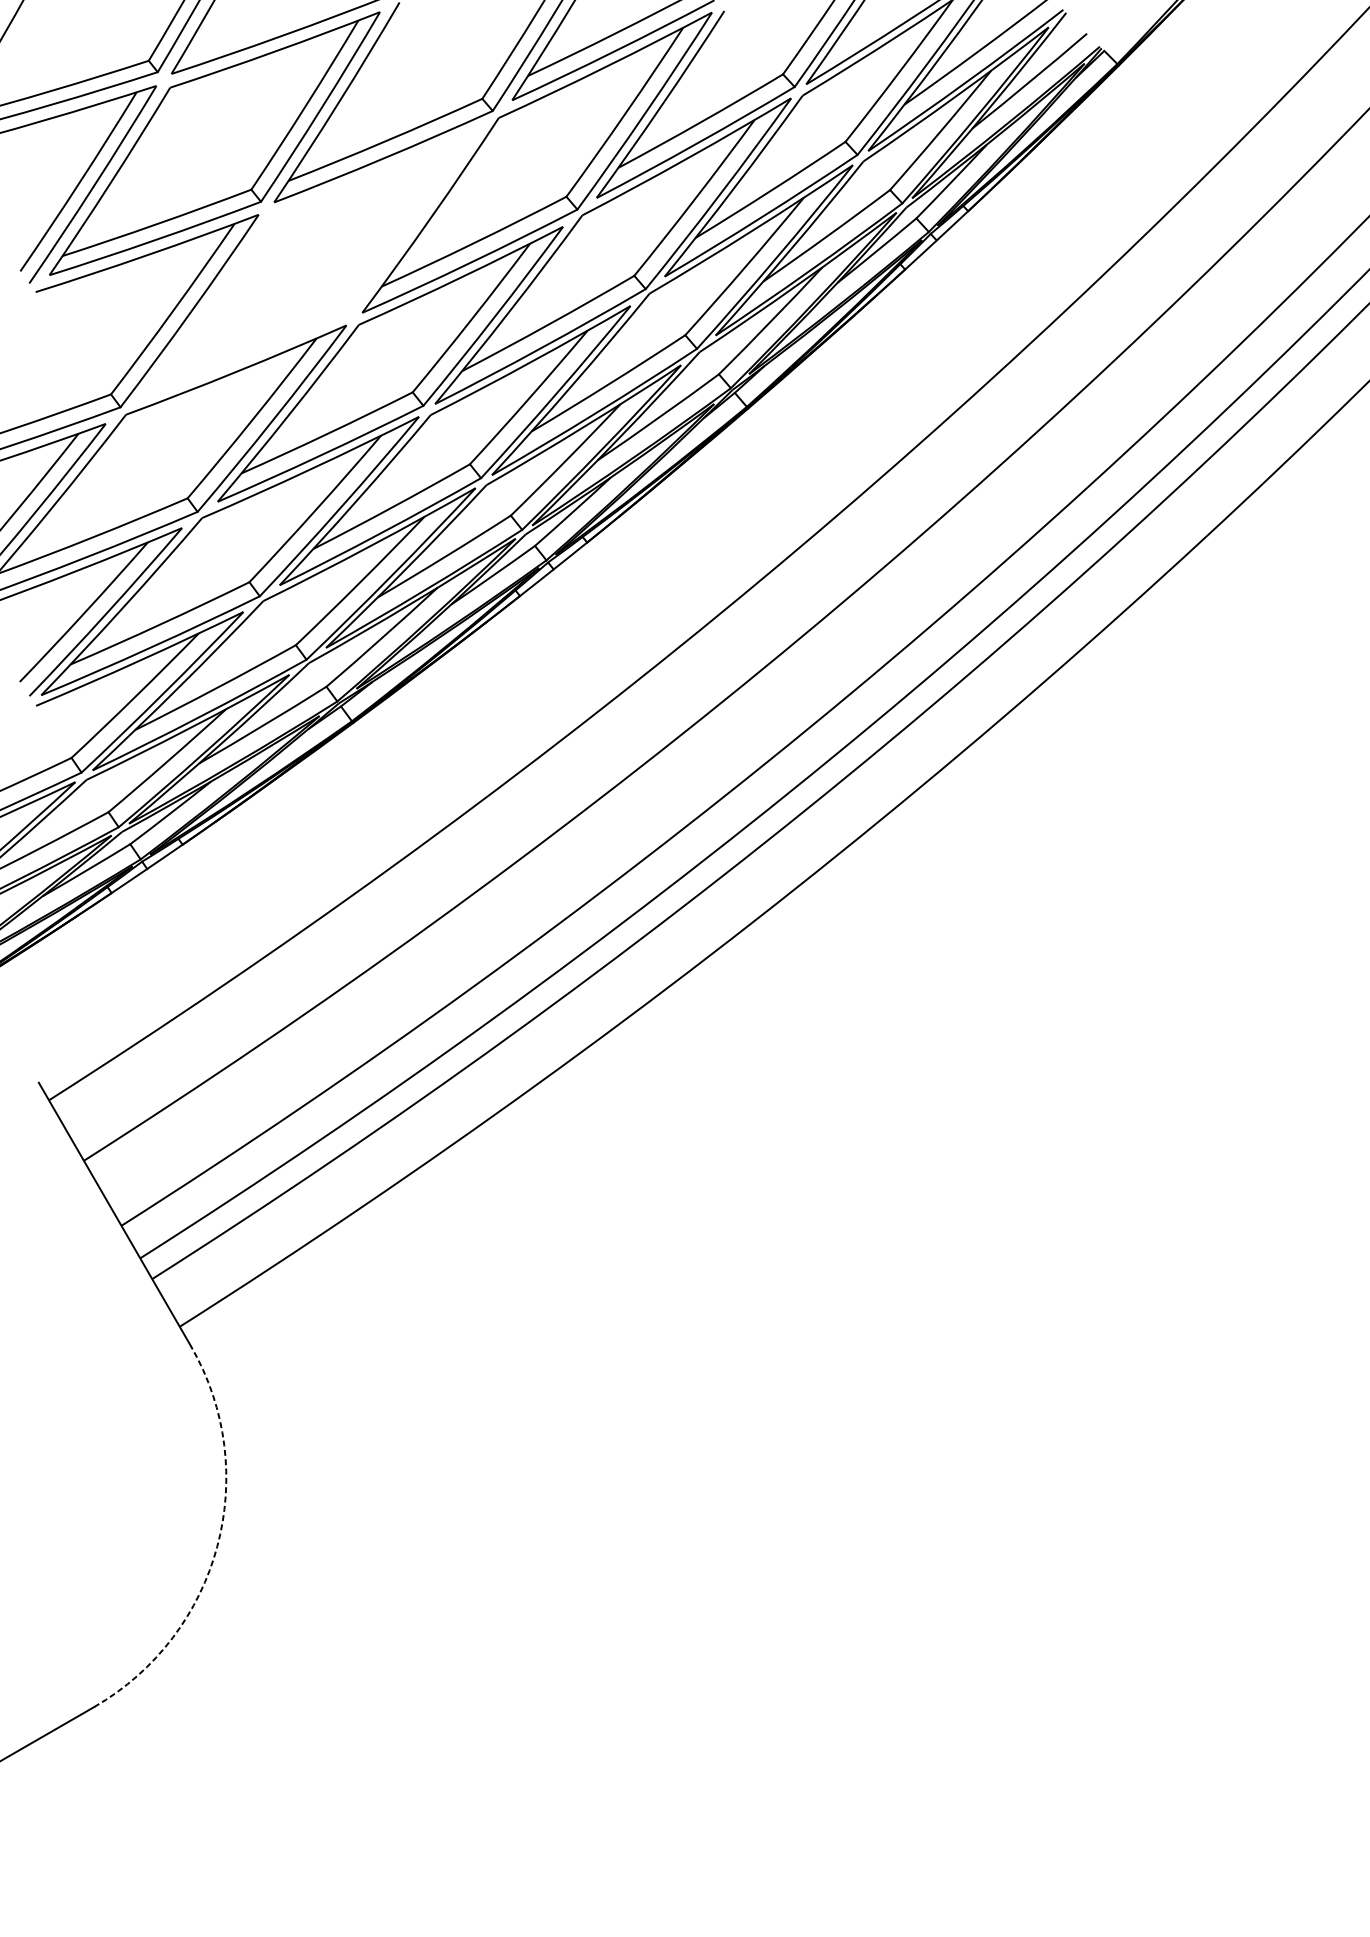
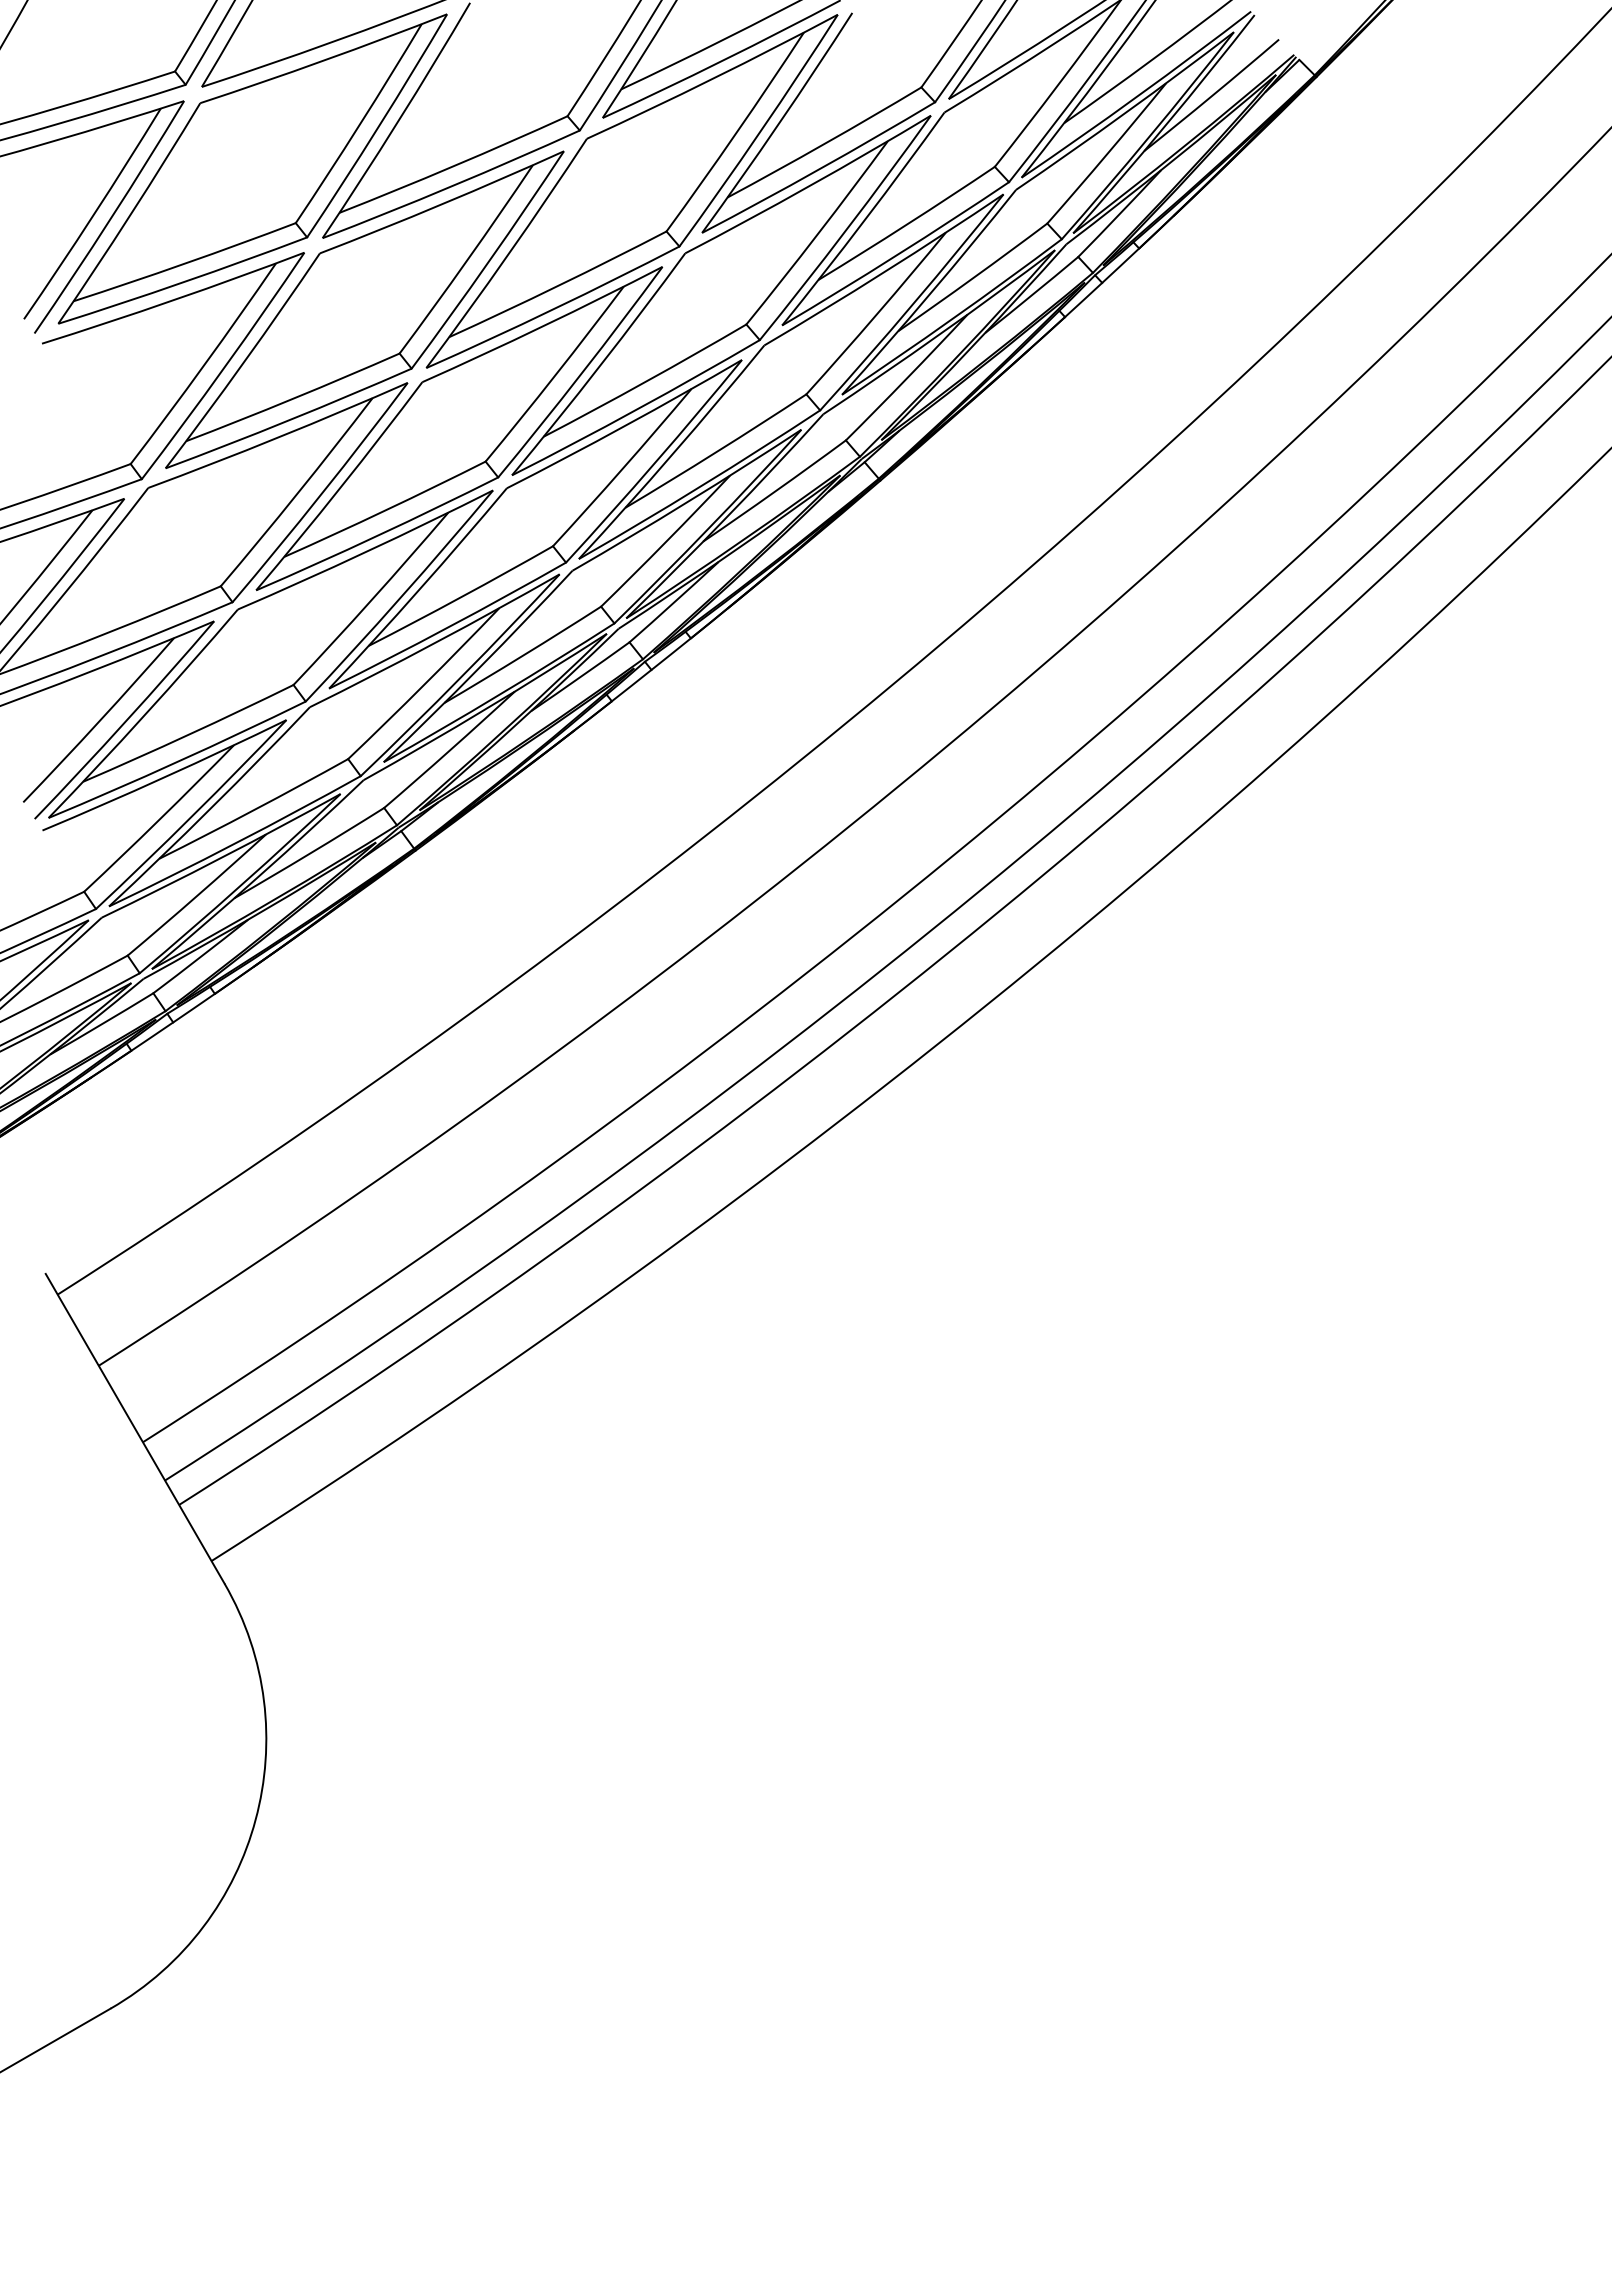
part: (309, 263) -> (364, 309), added
arc: (217, 1546) -> (255, 1819), dashed -> solid

